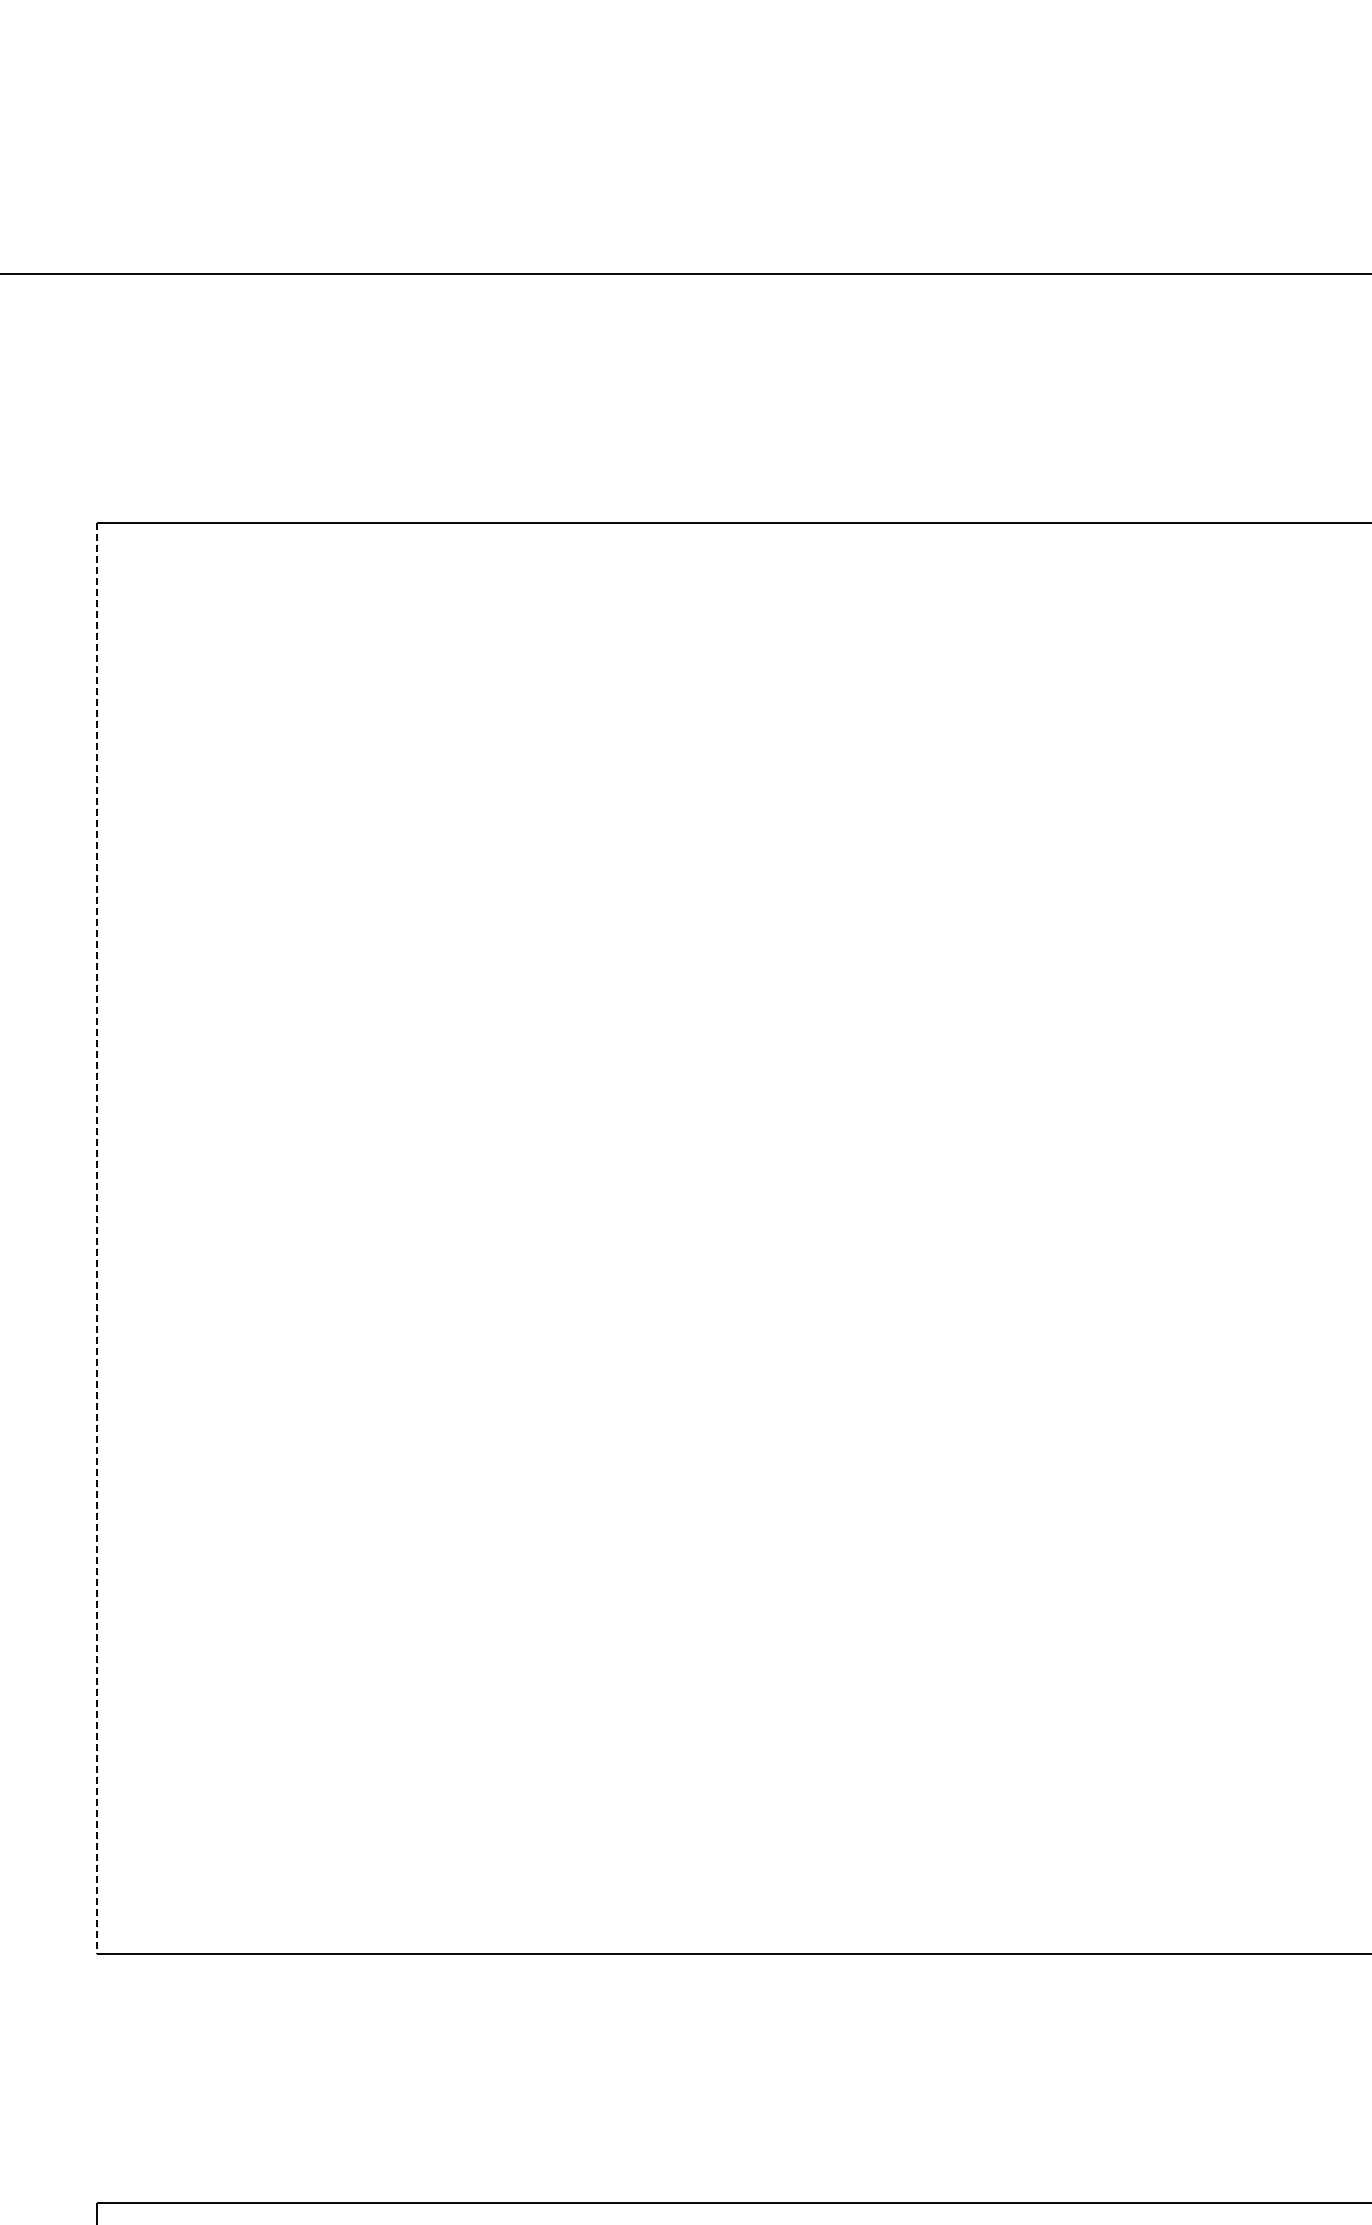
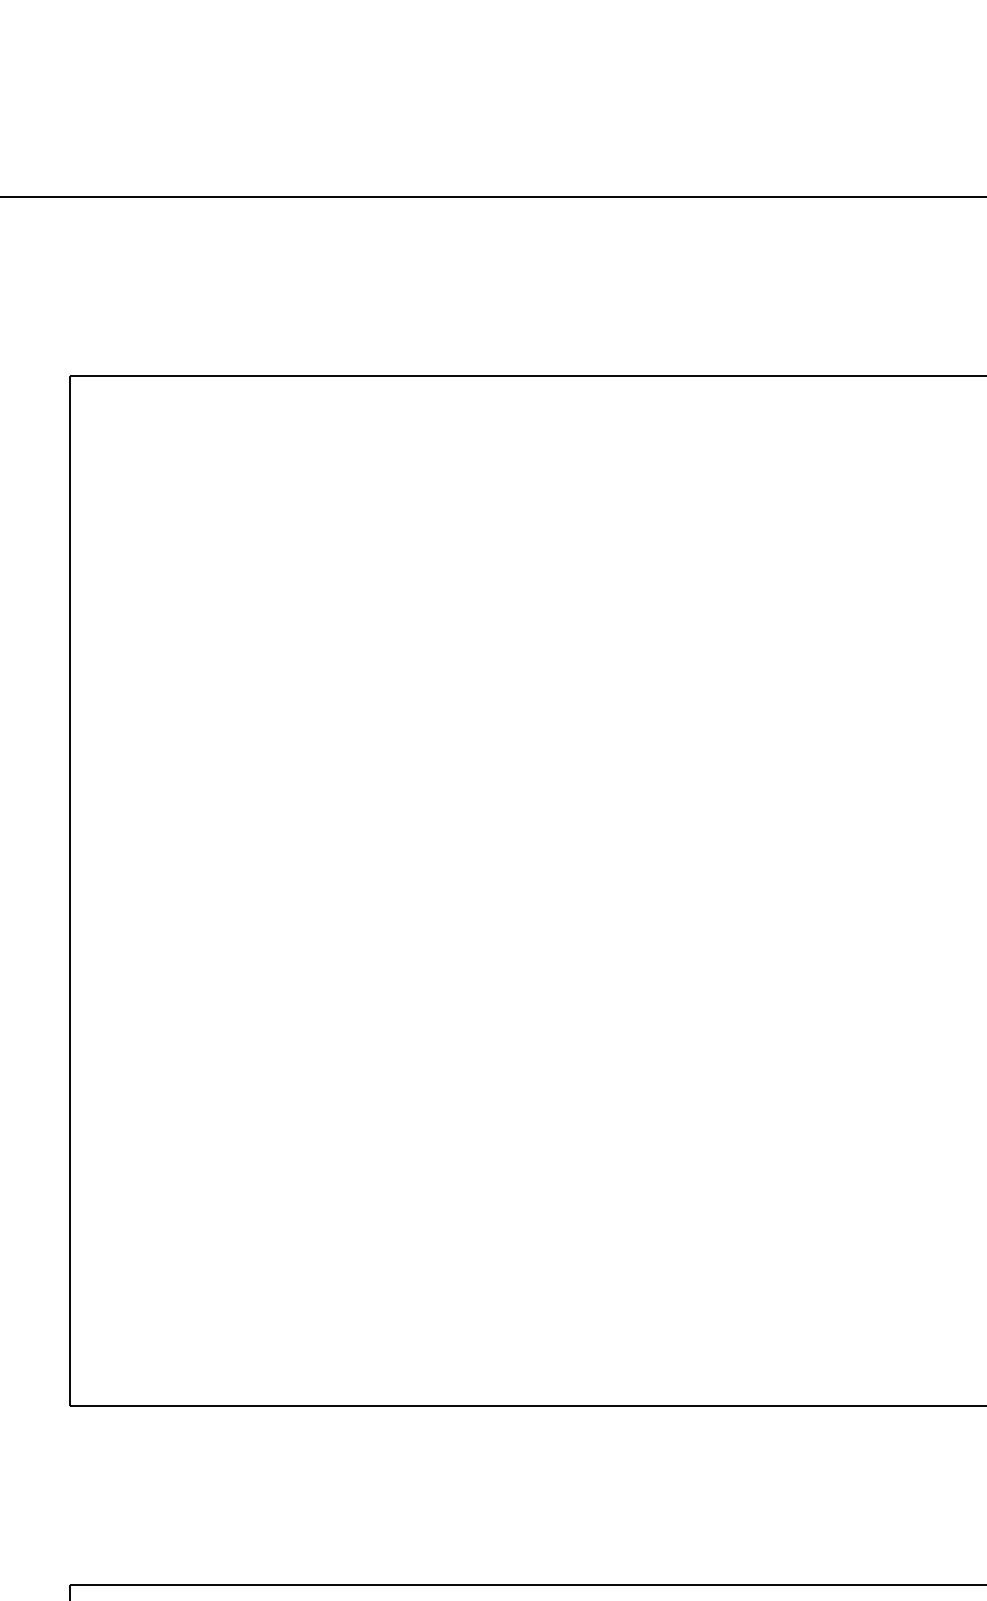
line: (96, 1238) -> (69, 891), dashed -> solid

